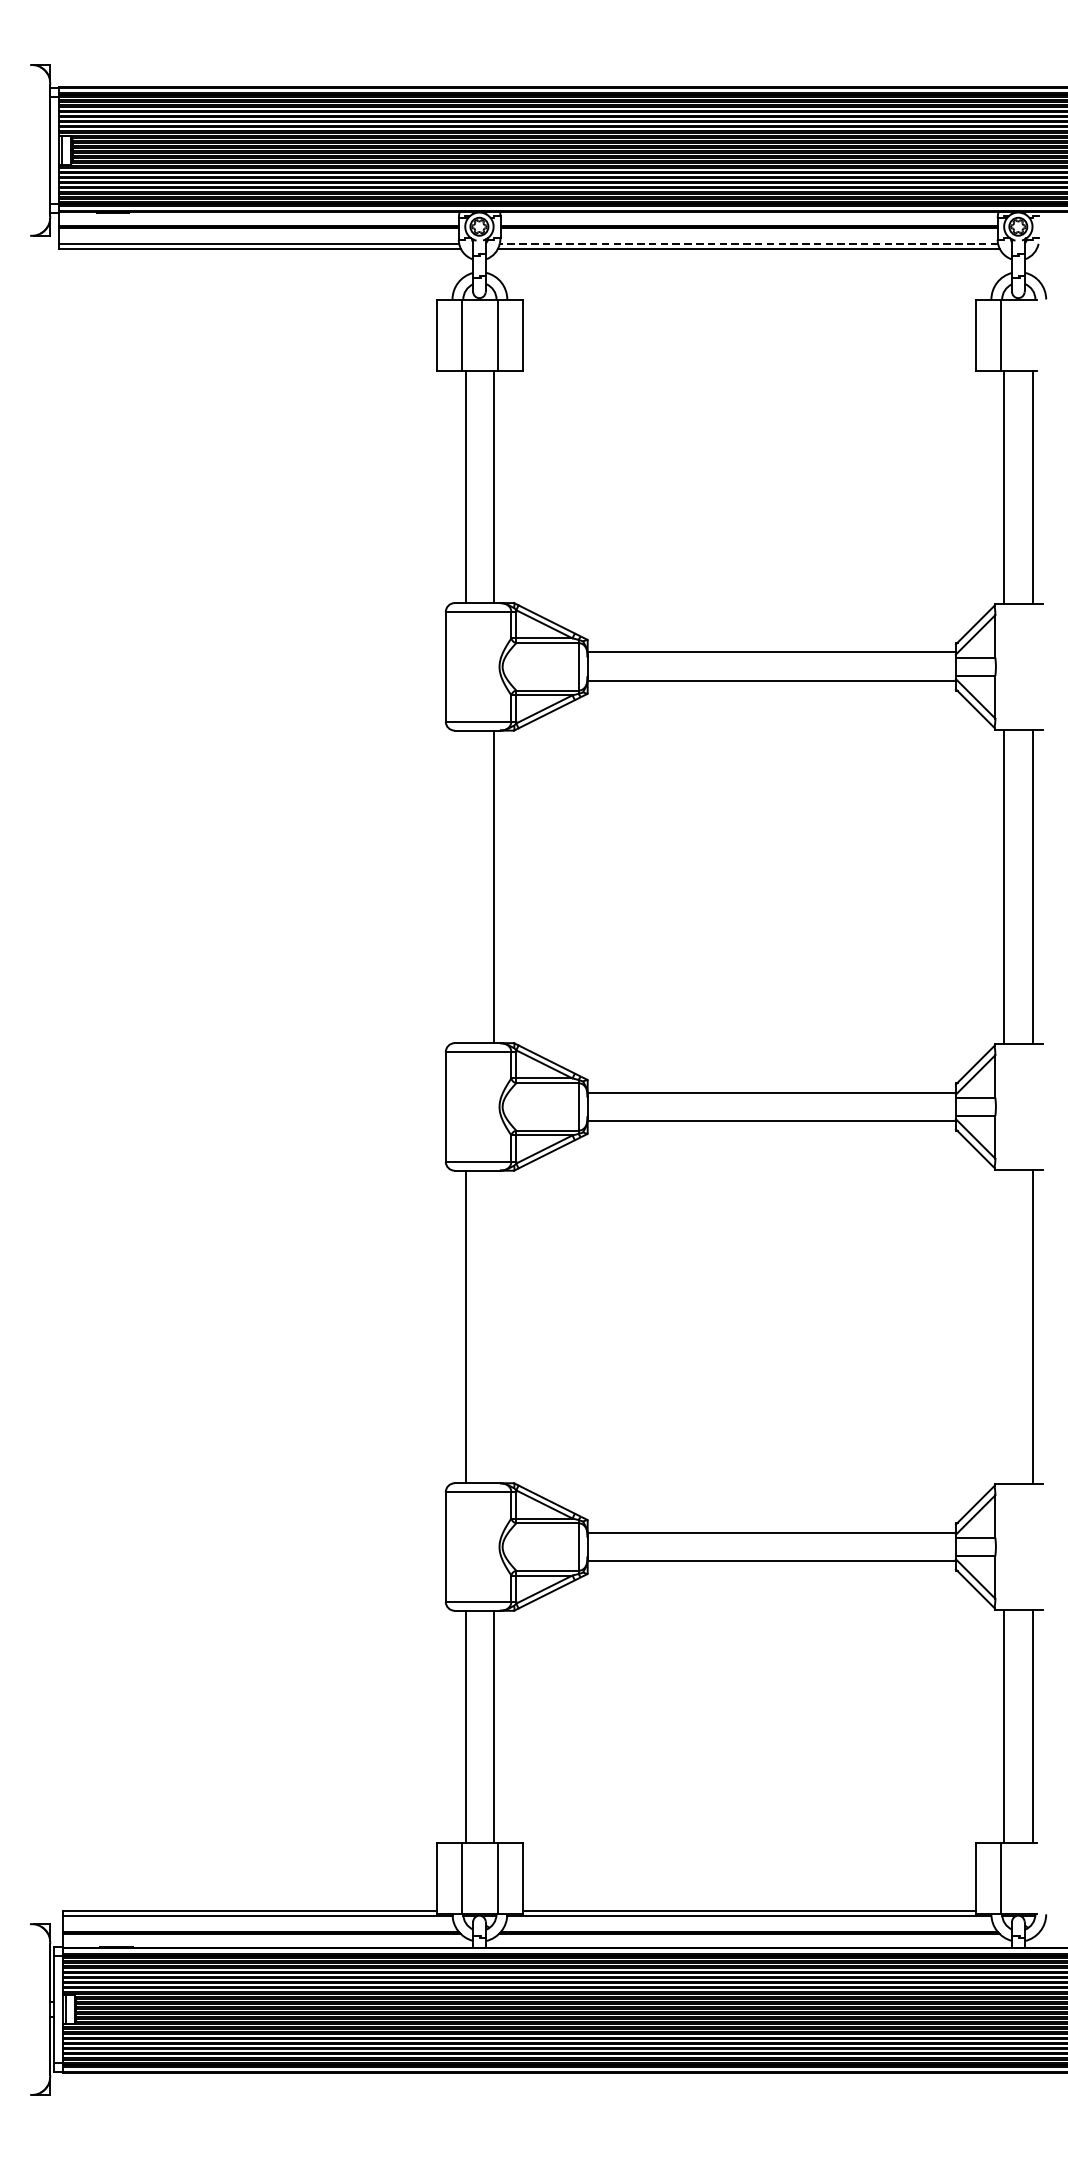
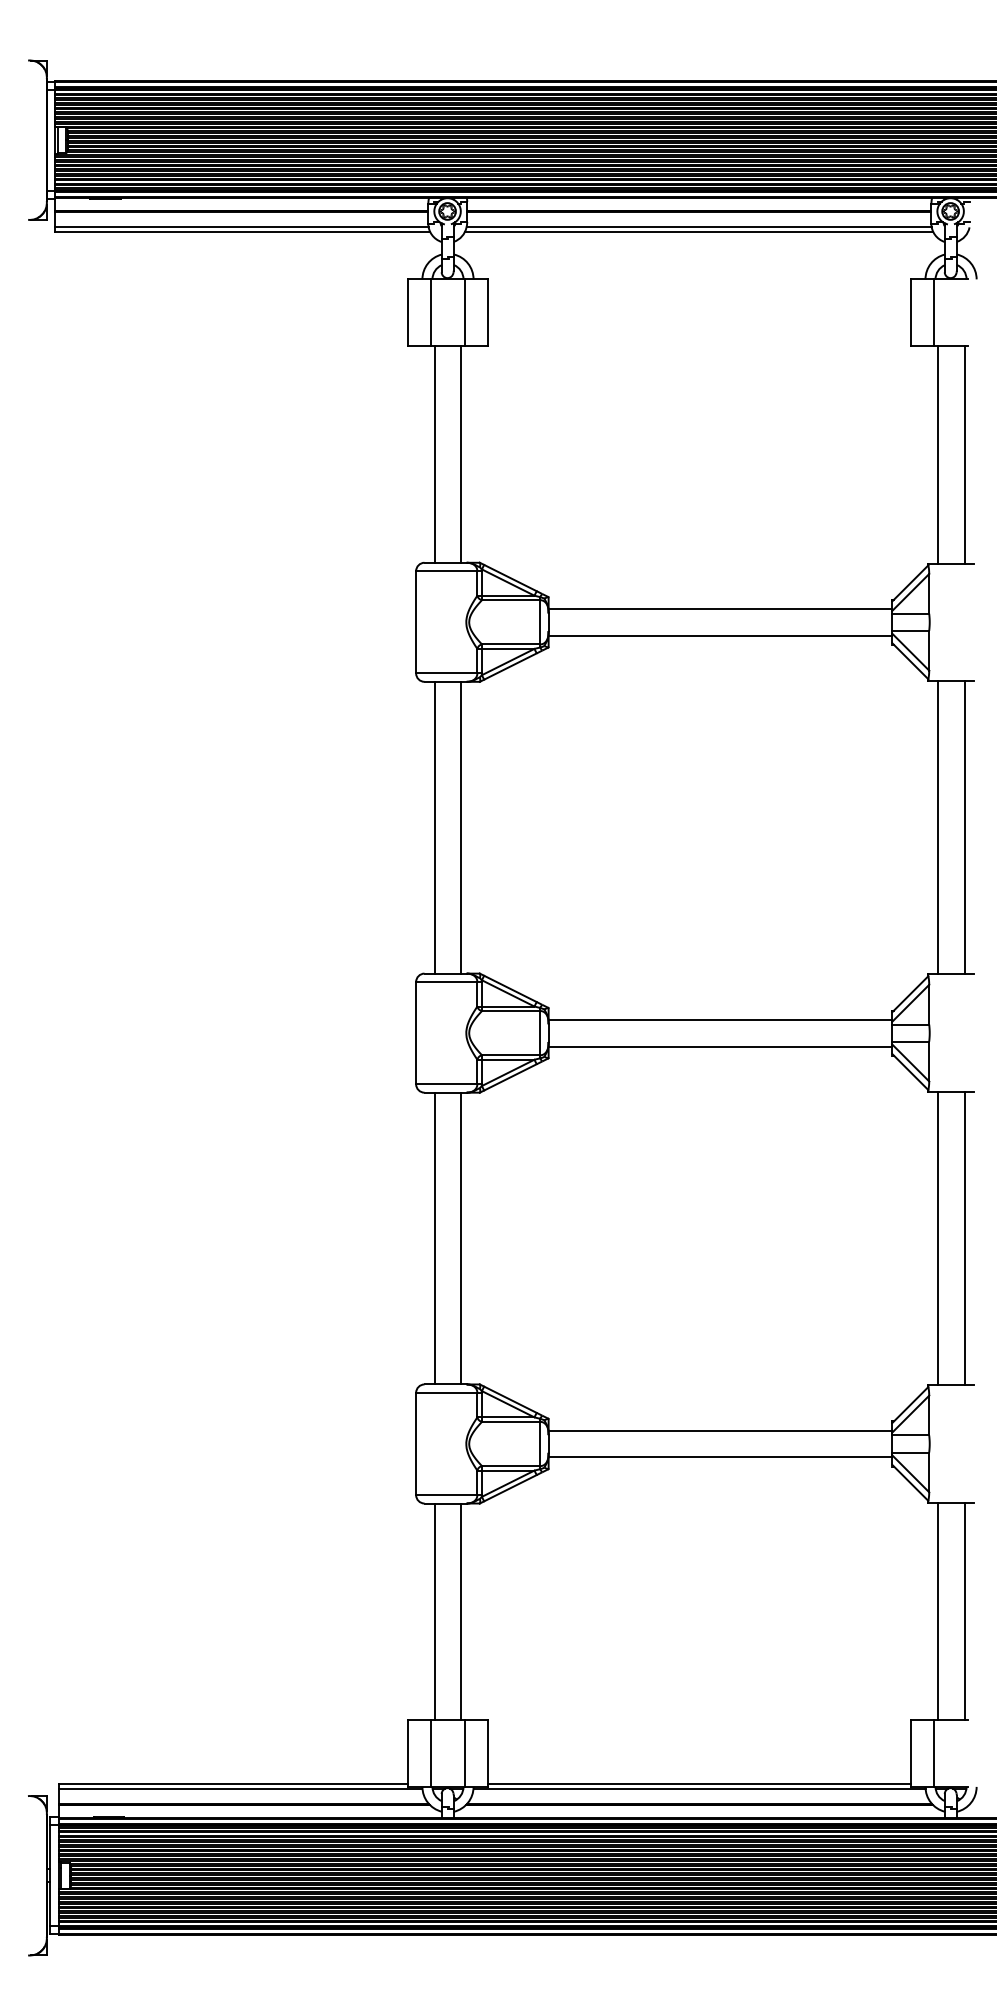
line: (749, 243) -> (699, 227), dashed -> solid
line: (465, 886) -> (434, 827), added
line: (494, 1326) -> (461, 1238), added
line: (1004, 1326) -> (937, 1238), added

